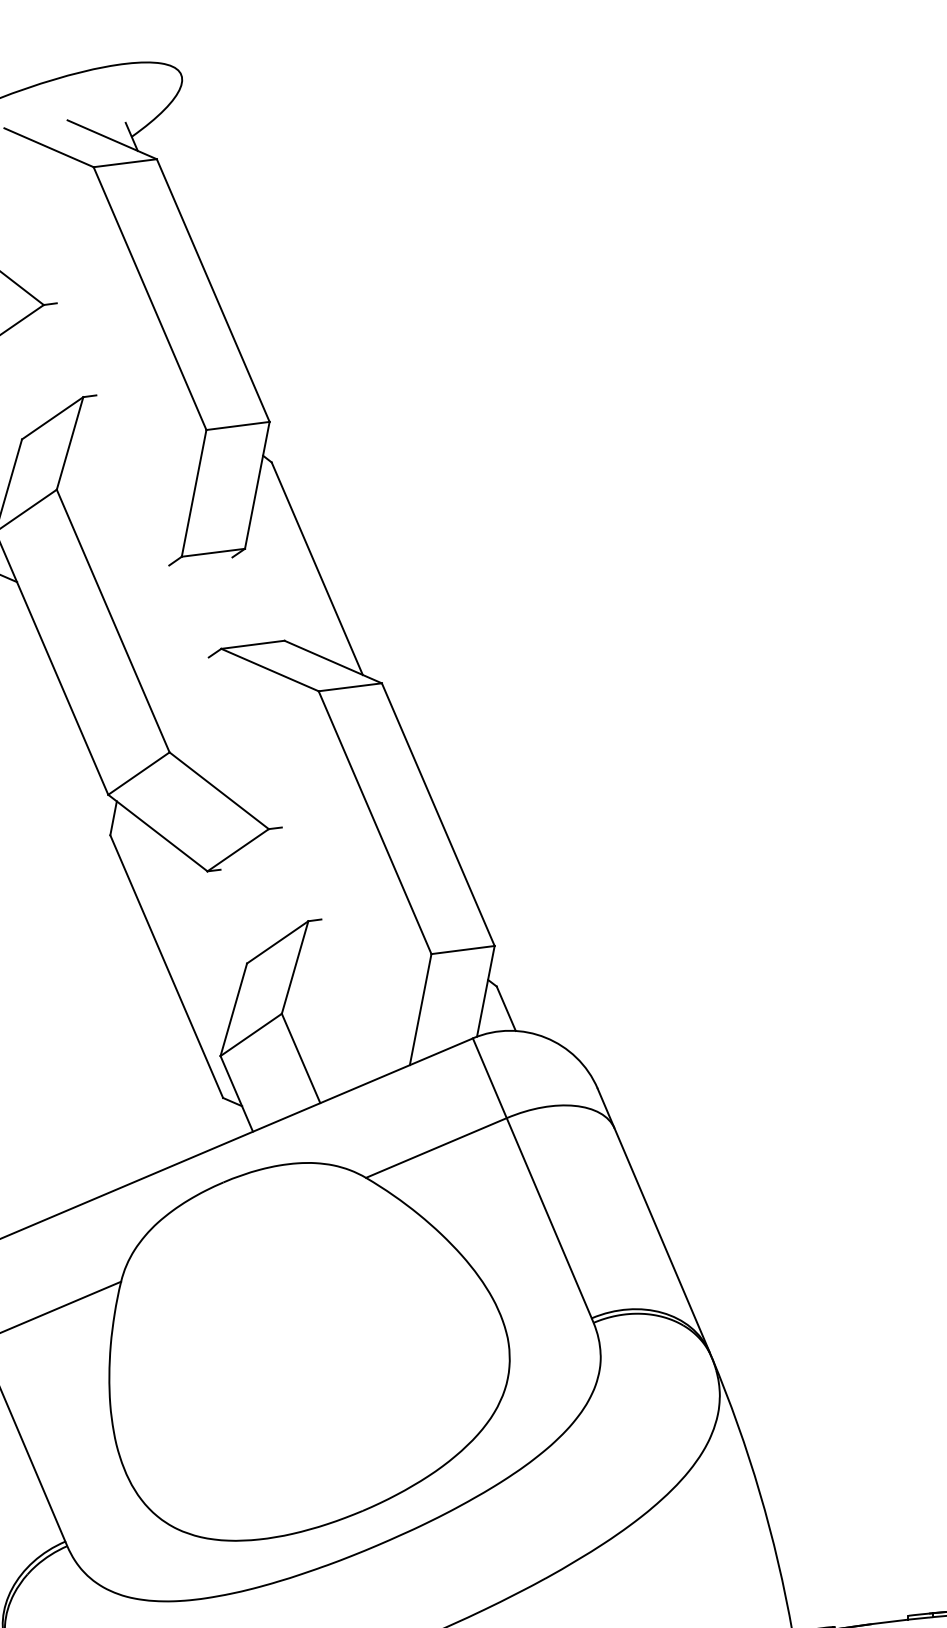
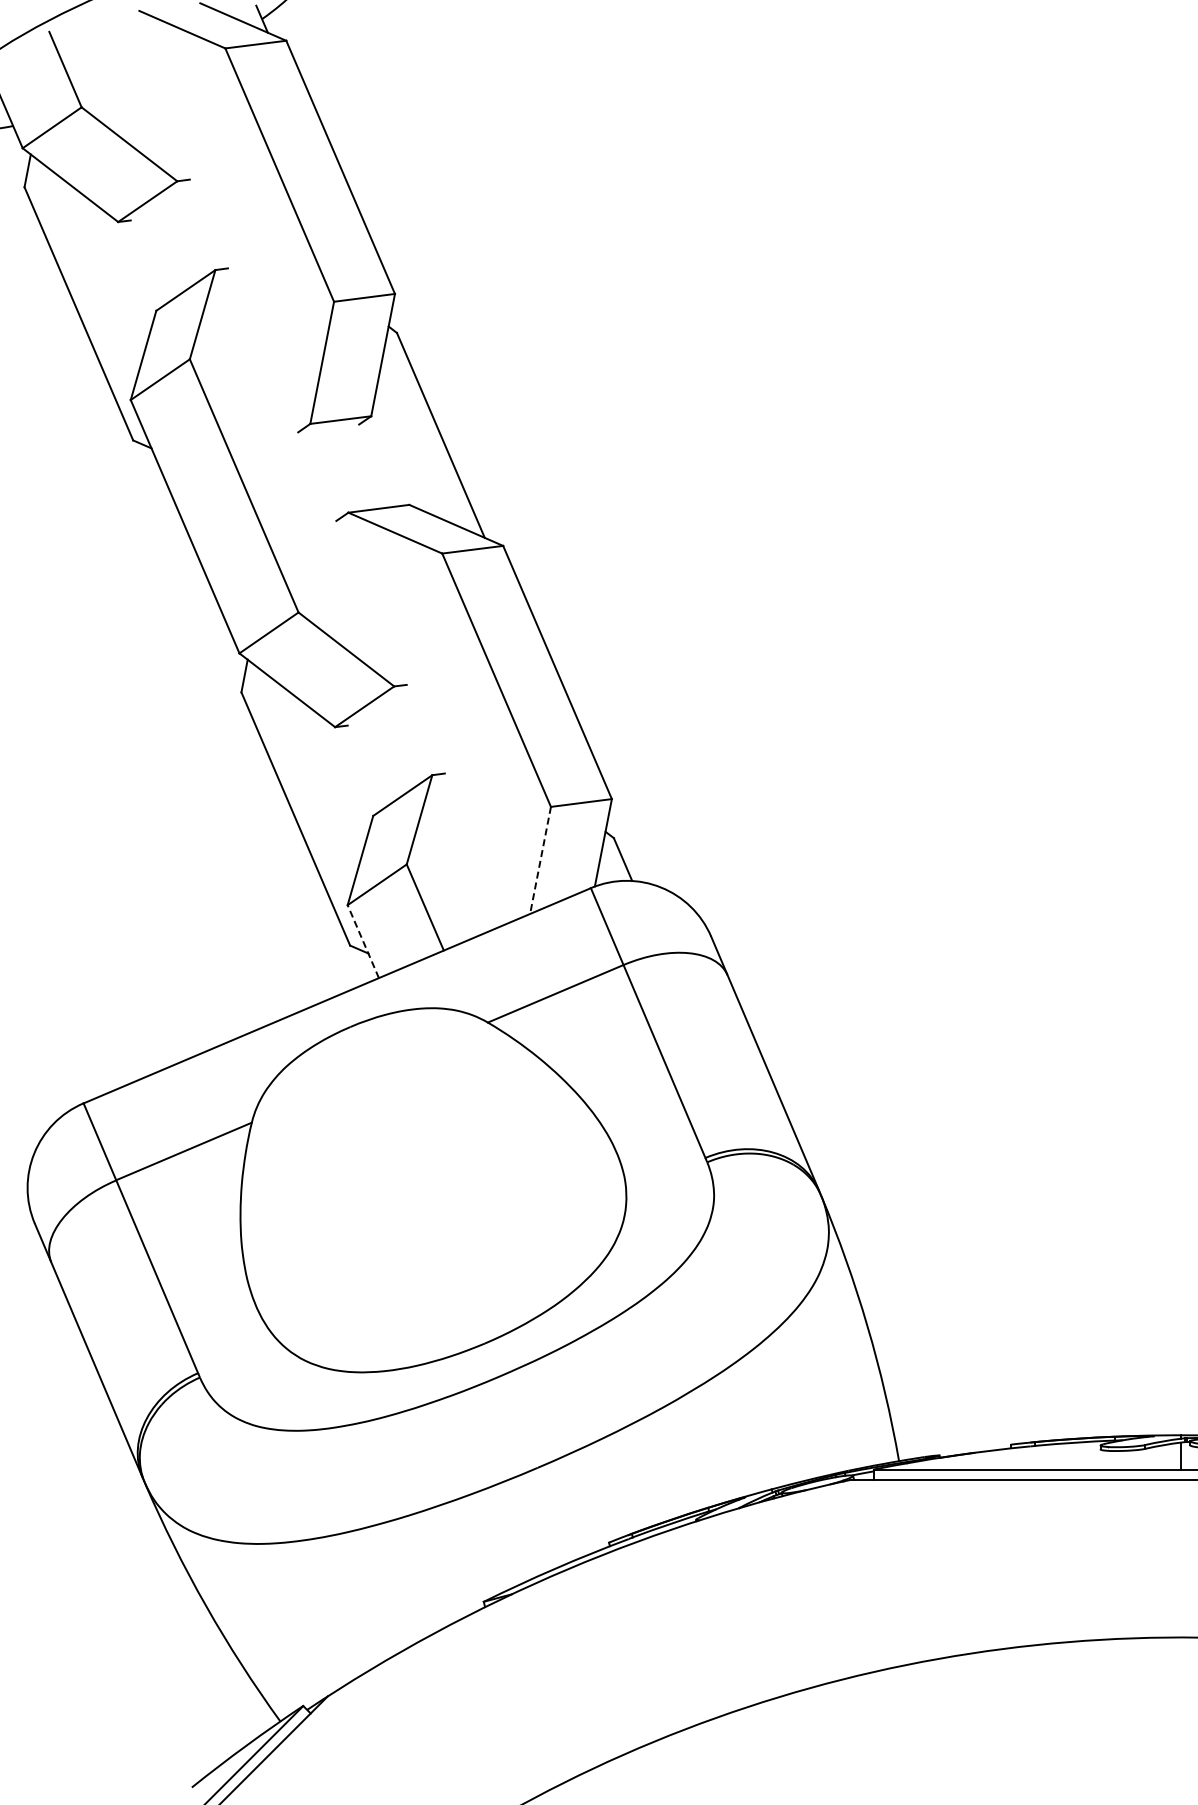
line: (420, 1009) -> (540, 860), solid -> dashed
line: (236, 1093) -> (363, 941), solid -> dashed

